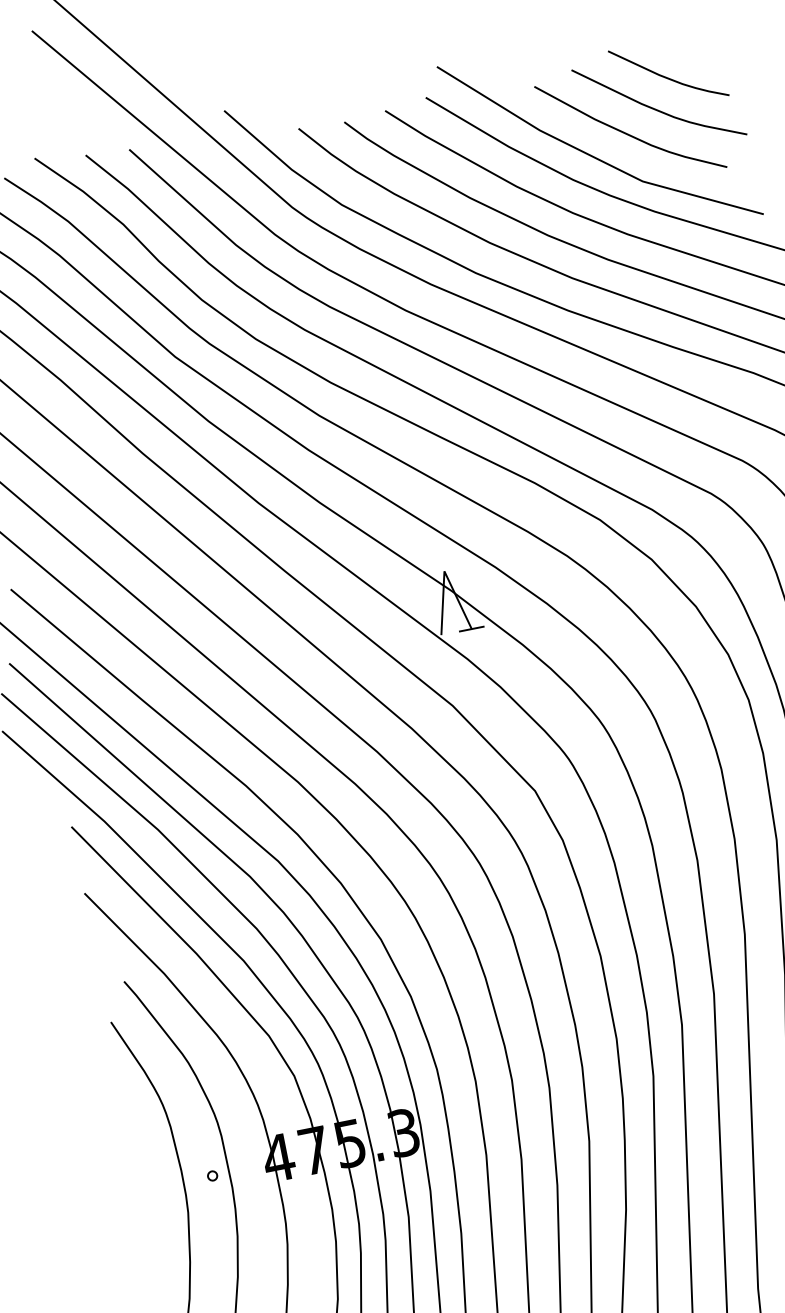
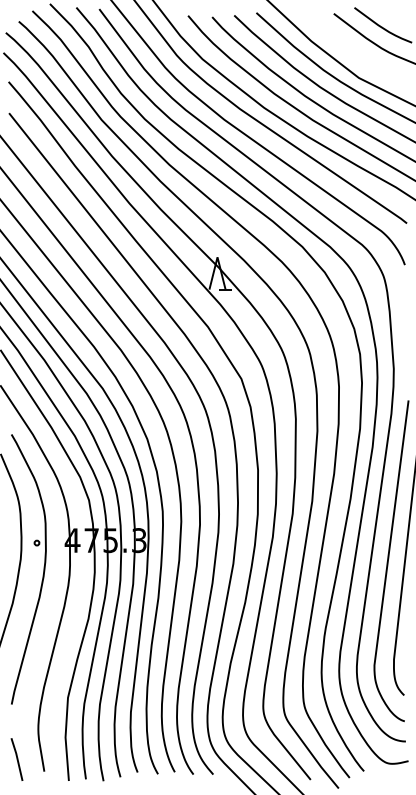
curve: (626, 131) -> (355, 50), removed

